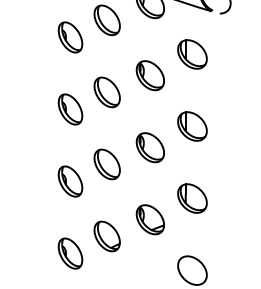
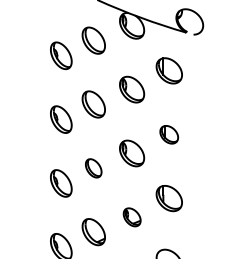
part: (191, 126) -> (168, 134), size x0.7
part: (106, 164) -> (93, 168), size x0.7
part: (150, 220) -> (132, 217), size x0.7

